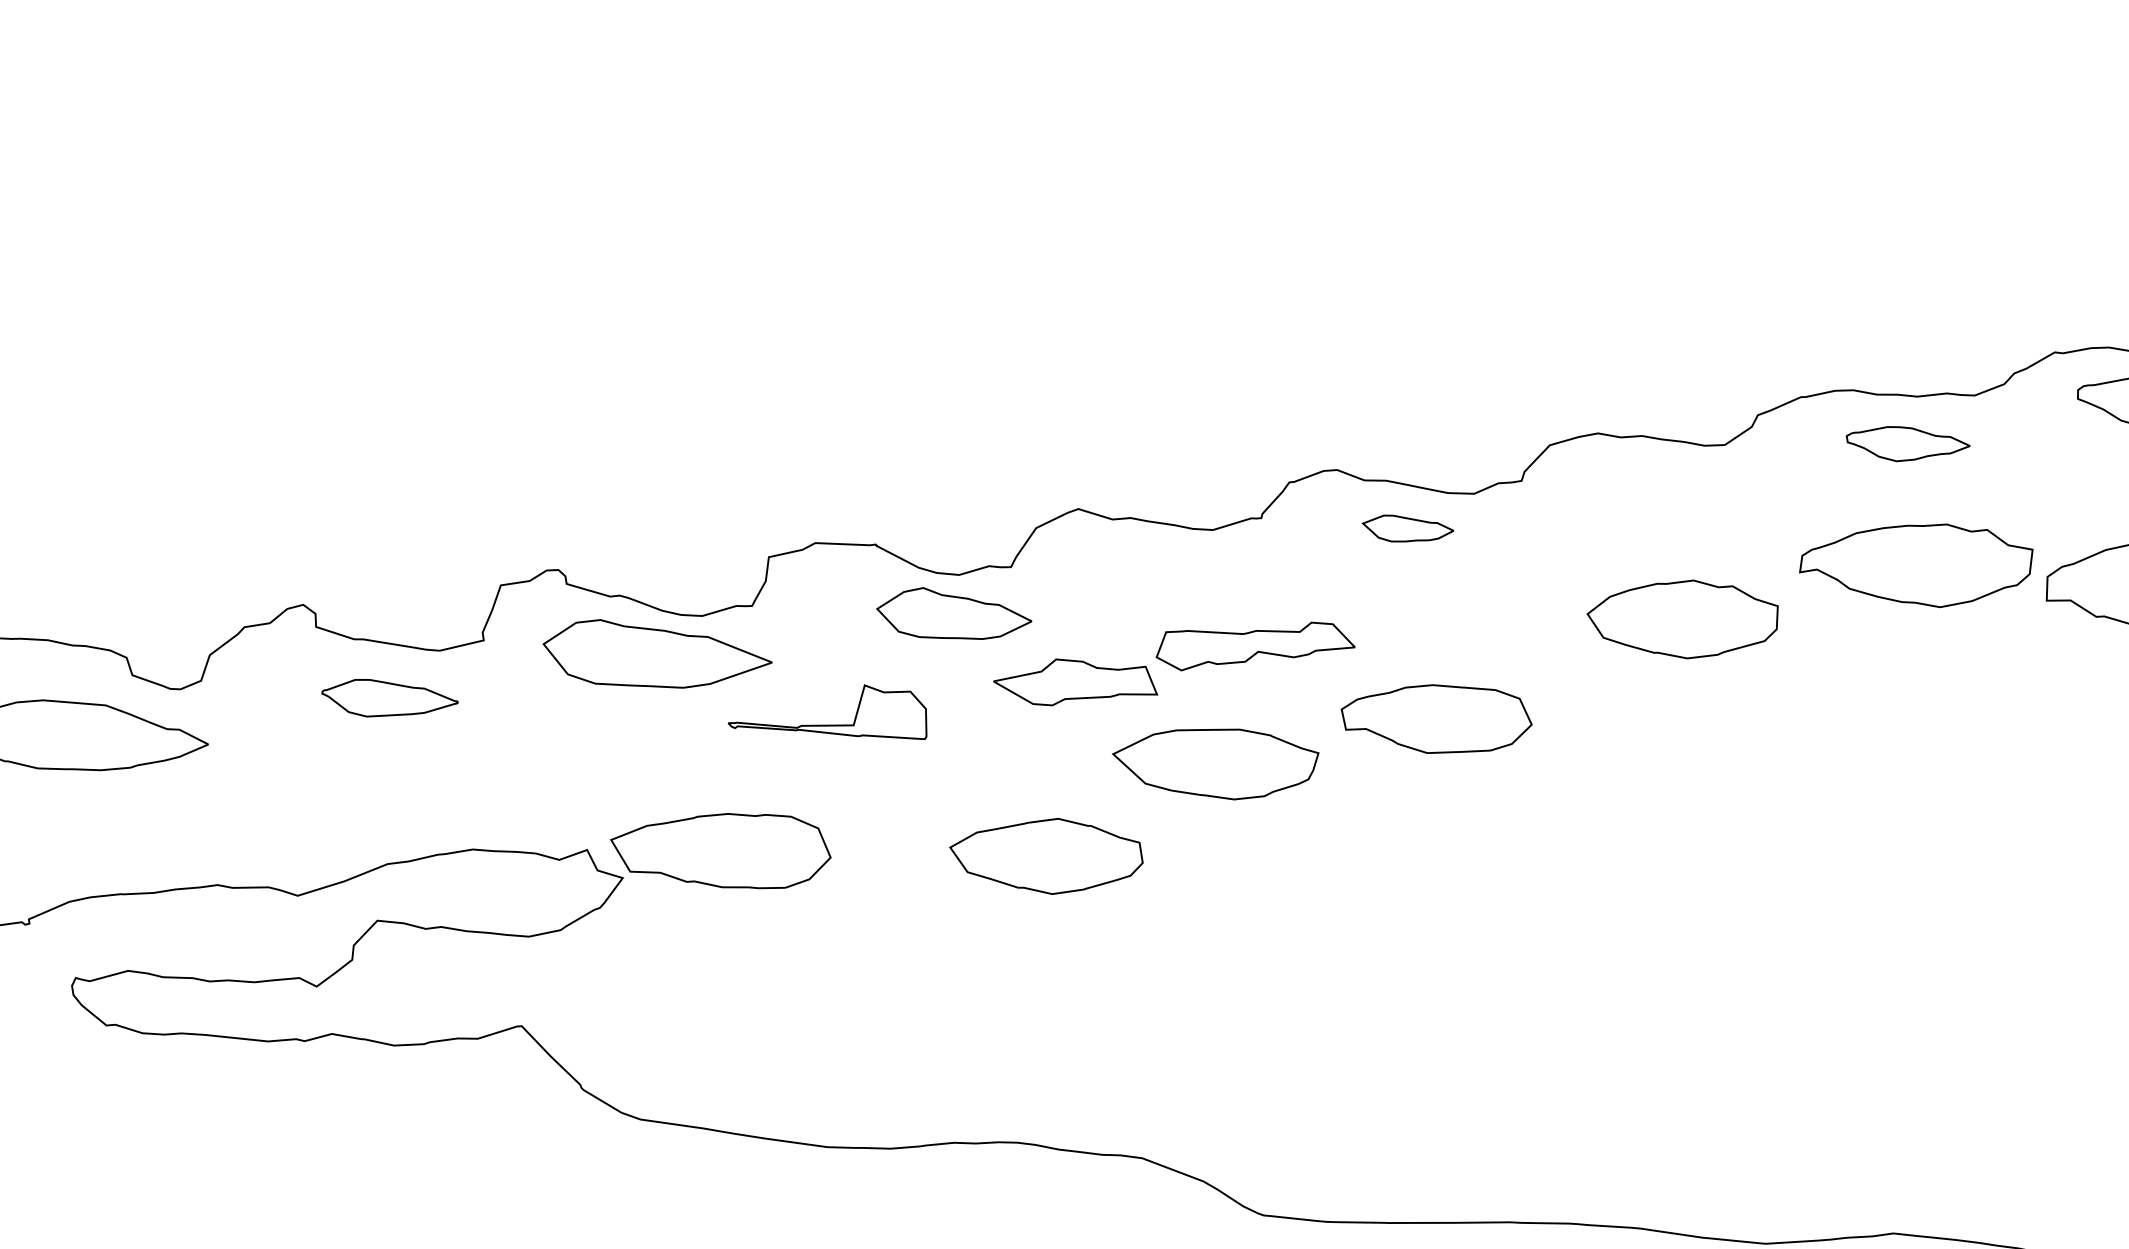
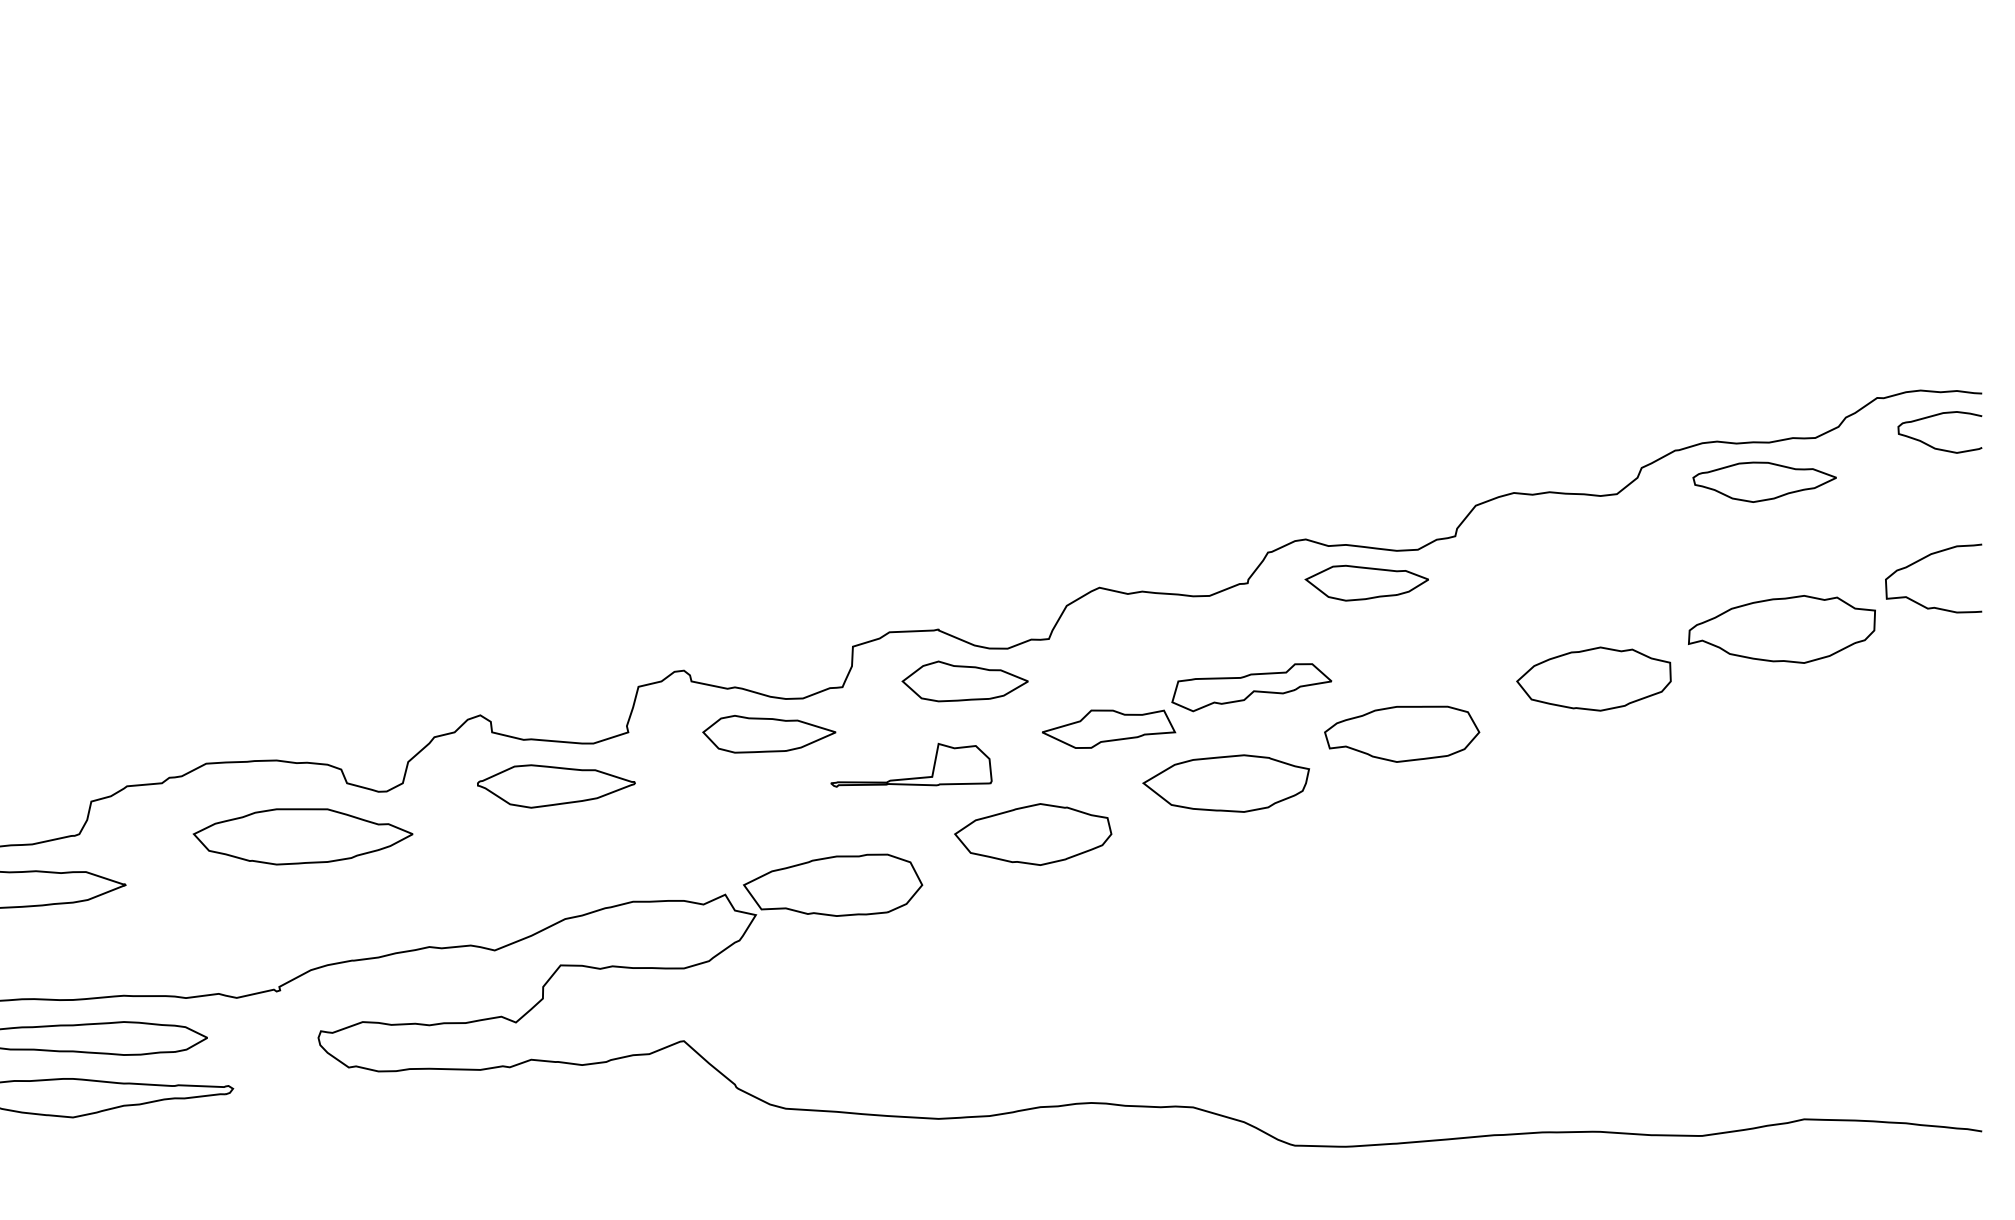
part: (1907, 444) -> (1764, 481), size x1.43
part: (1407, 529) -> (1366, 582), size x1.67
part: (1915, 563) -> (1781, 629), moved
part: (953, 615) -> (964, 681), moved
part: (1681, 618) -> (1593, 678), moved
part: (657, 657) -> (769, 734), size x0.71
part: (390, 699) -> (556, 786), size x1.43
part: (1046, 855) -> (1033, 834), moved

